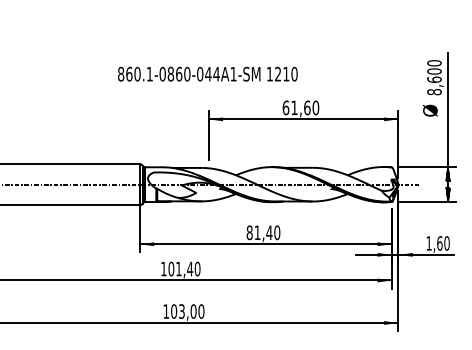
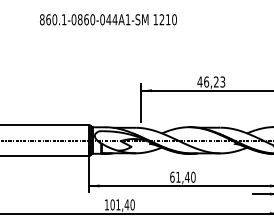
text: (207, 73) -> (108, 19), moved
text: (300, 107) -> (211, 81), 61,60 -> 46,23
text: (249, 232) -> (172, 177), 81,40 -> 61,40

